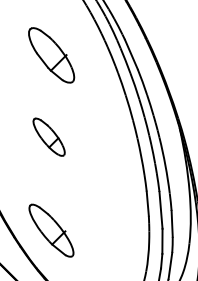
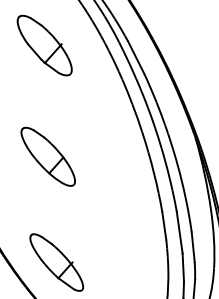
part: (51, 55) -> (44, 45), moved
part: (48, 136) -> (47, 155), size x1.43

